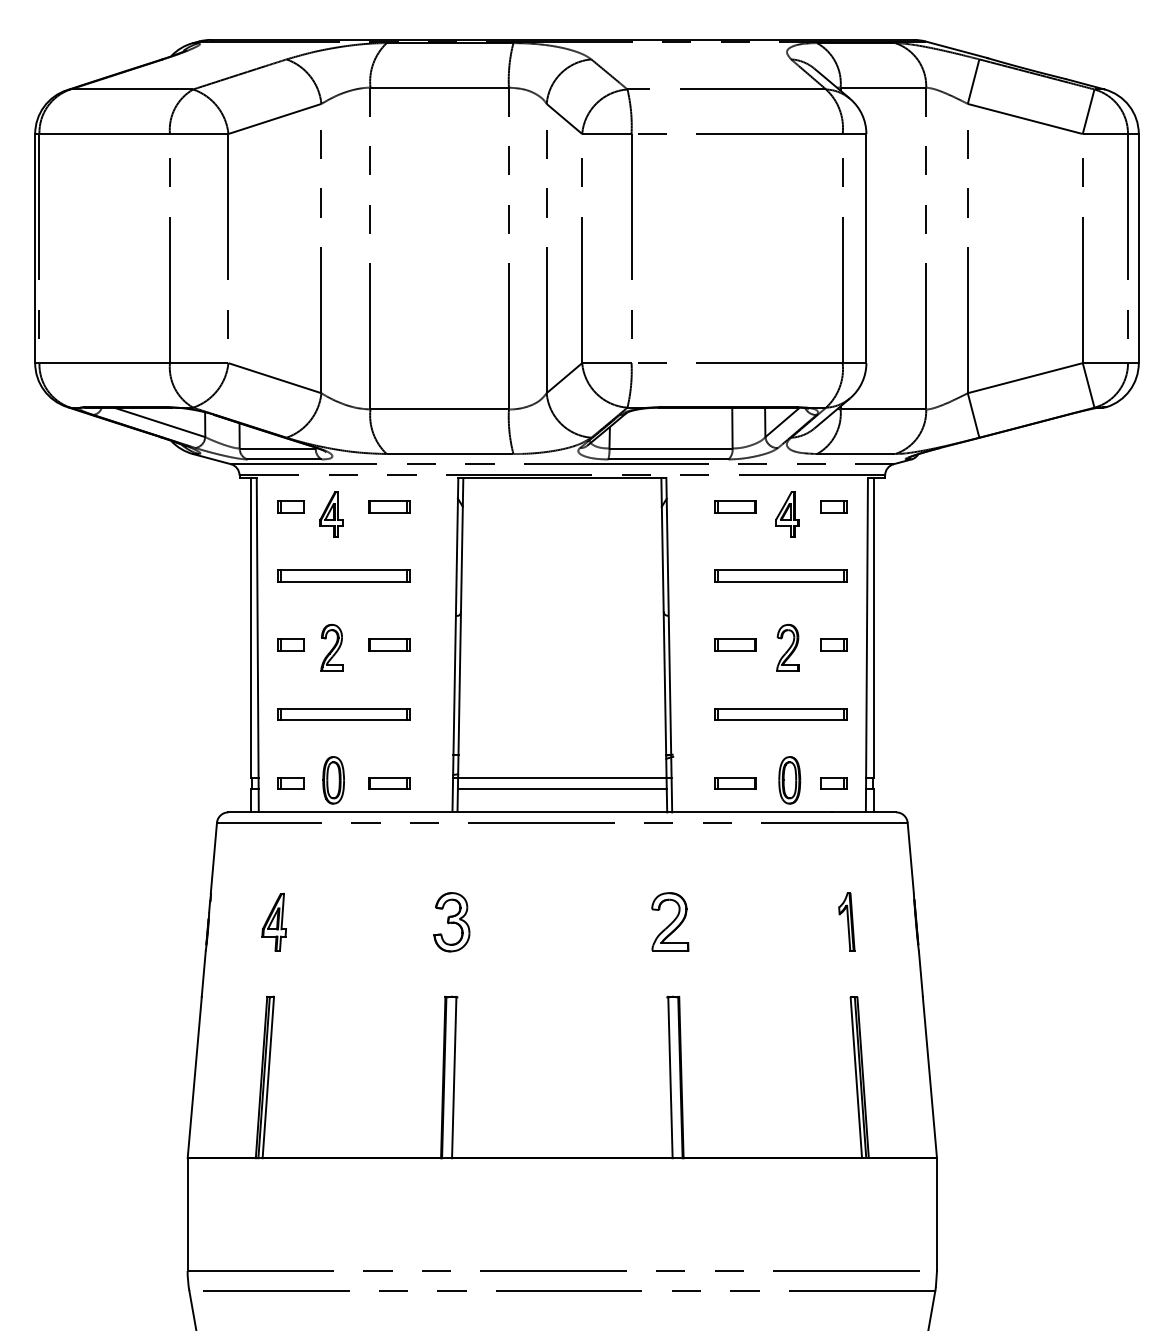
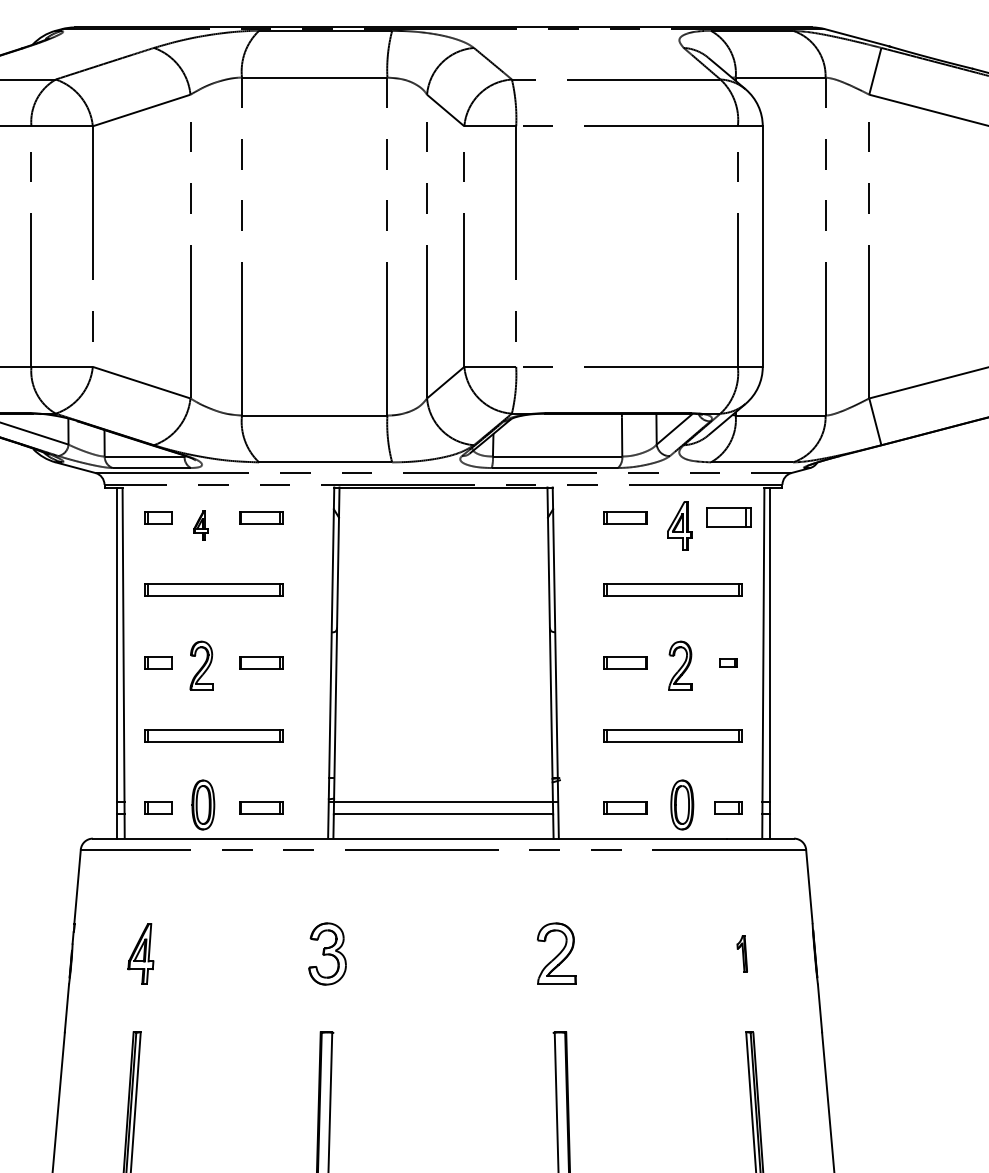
part: (833, 506) -> (728, 517), size x1.6
part: (331, 514) -> (201, 525), size x0.6
part: (833, 644) -> (728, 662), size x0.6
part: (846, 921) -> (741, 953), size x0.6

